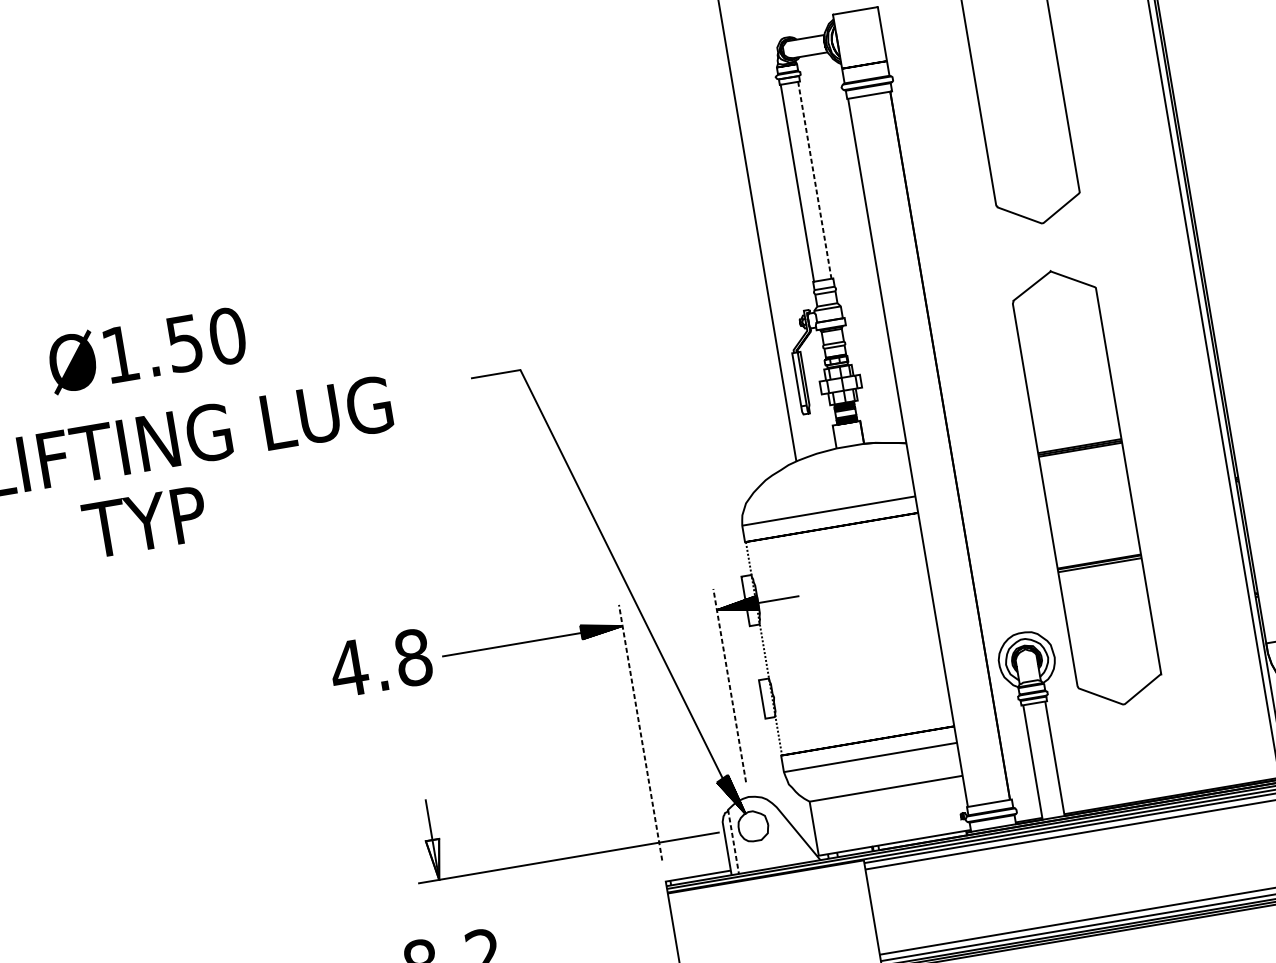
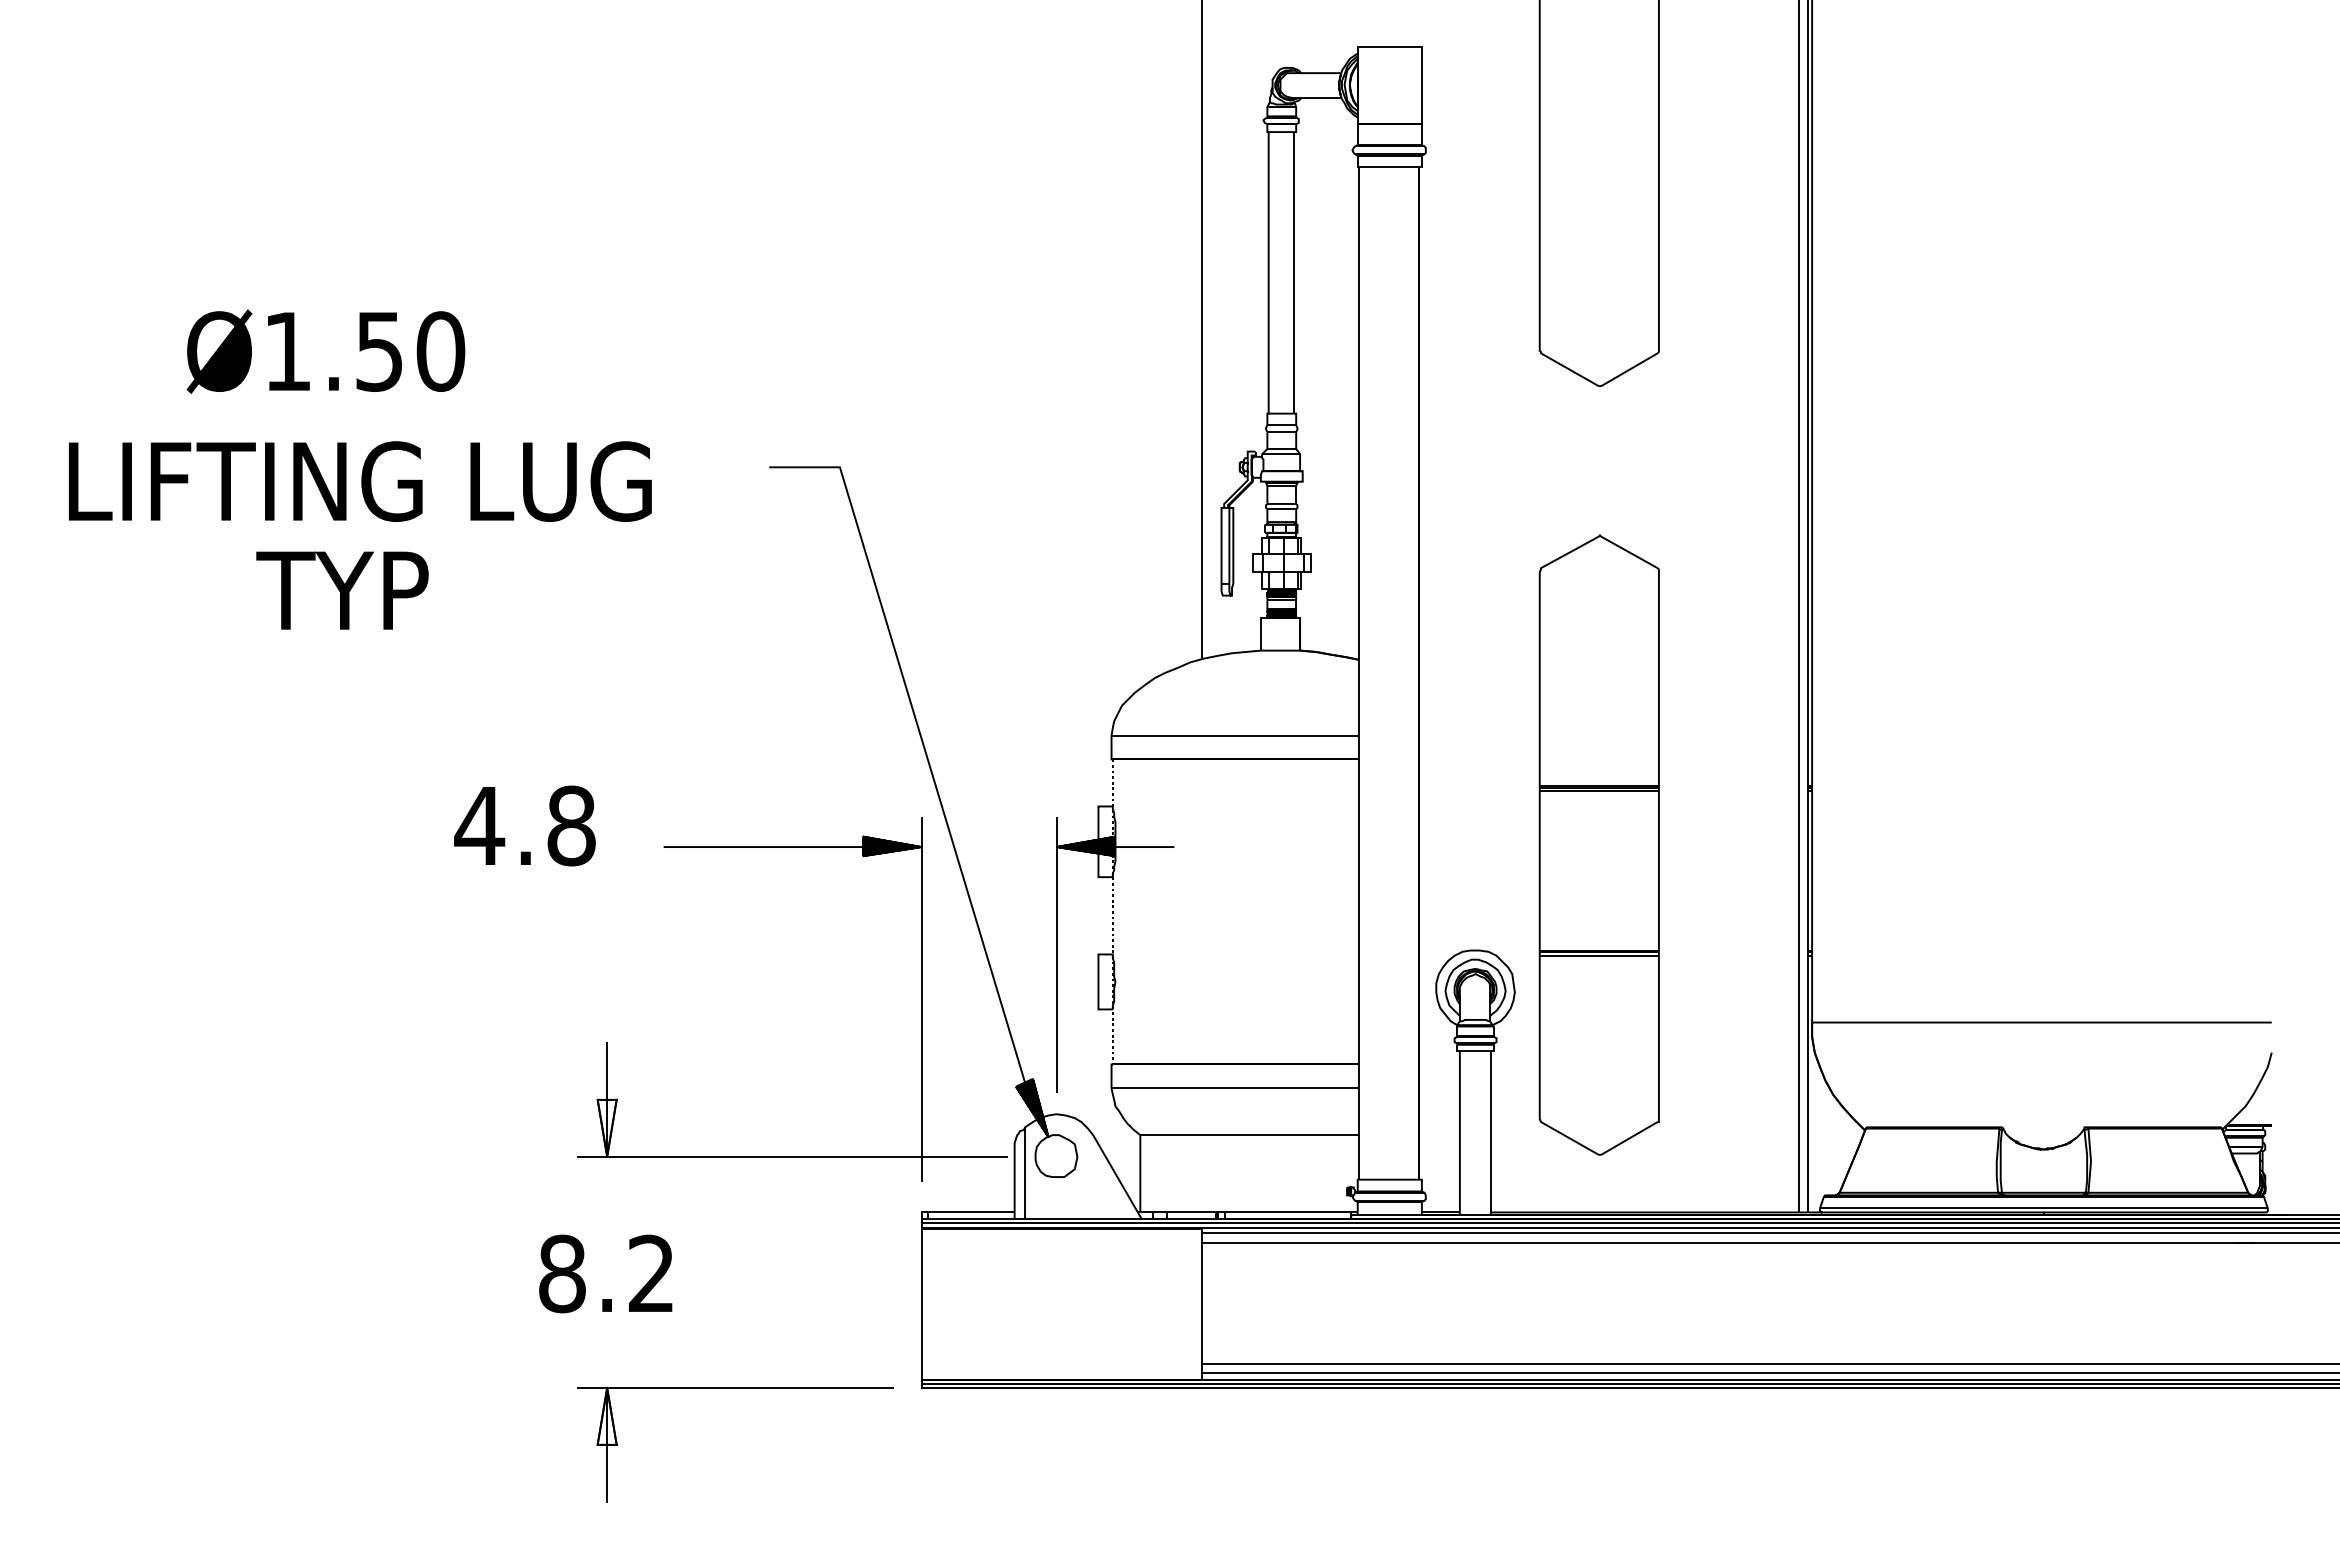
line: (814, 180) -> (1293, 272), dashed -> solid
part: (1086, 487) -> (1598, 844), moved
text: (145, 522) -> (342, 590), moved
text: (380, 662) -> (524, 825), moved
line: (729, 685) -> (1056, 954), dashed -> solid
line: (640, 732) -> (921, 999), dashed -> solid
line: (733, 842) -> (1025, 1173), dashed -> solid

